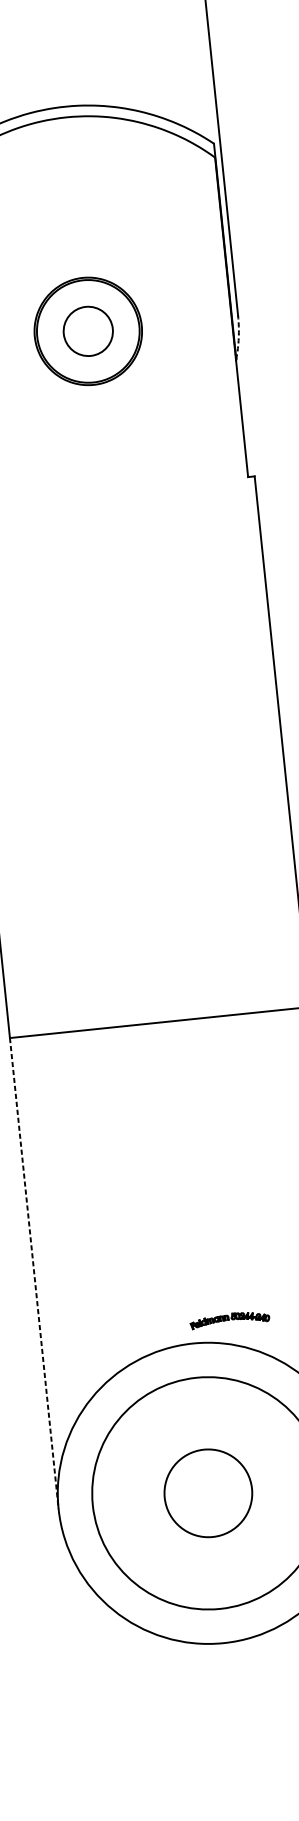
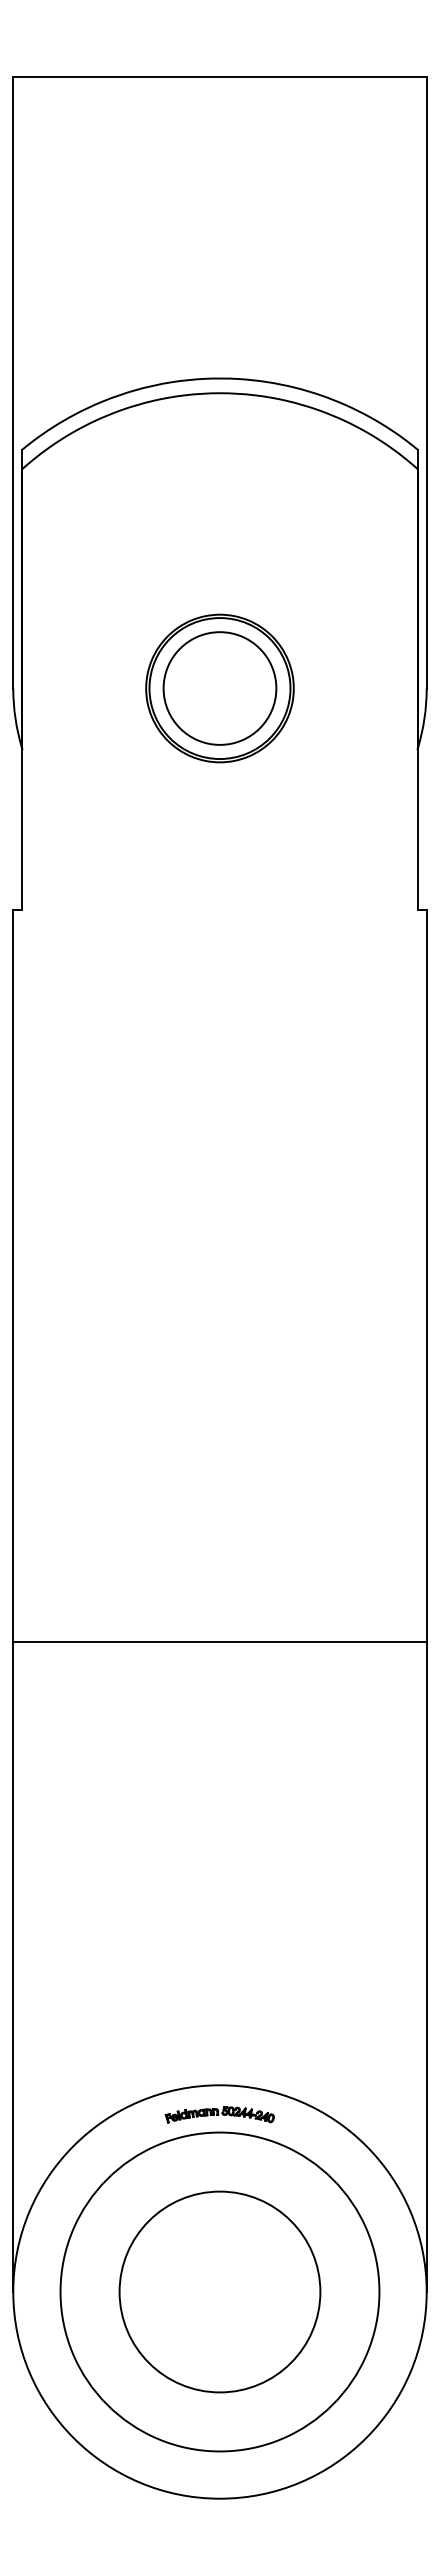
circle: (87, 331) -> (219, 688), size x1.67
arc: (238, 337) -> (424, 718), dashed -> solid
line: (34, 1273) -> (13, 1967), dashed -> solid
part: (229, 1319) -> (219, 2114), moved
circle: (207, 1493) -> (219, 2291), size x1.67

